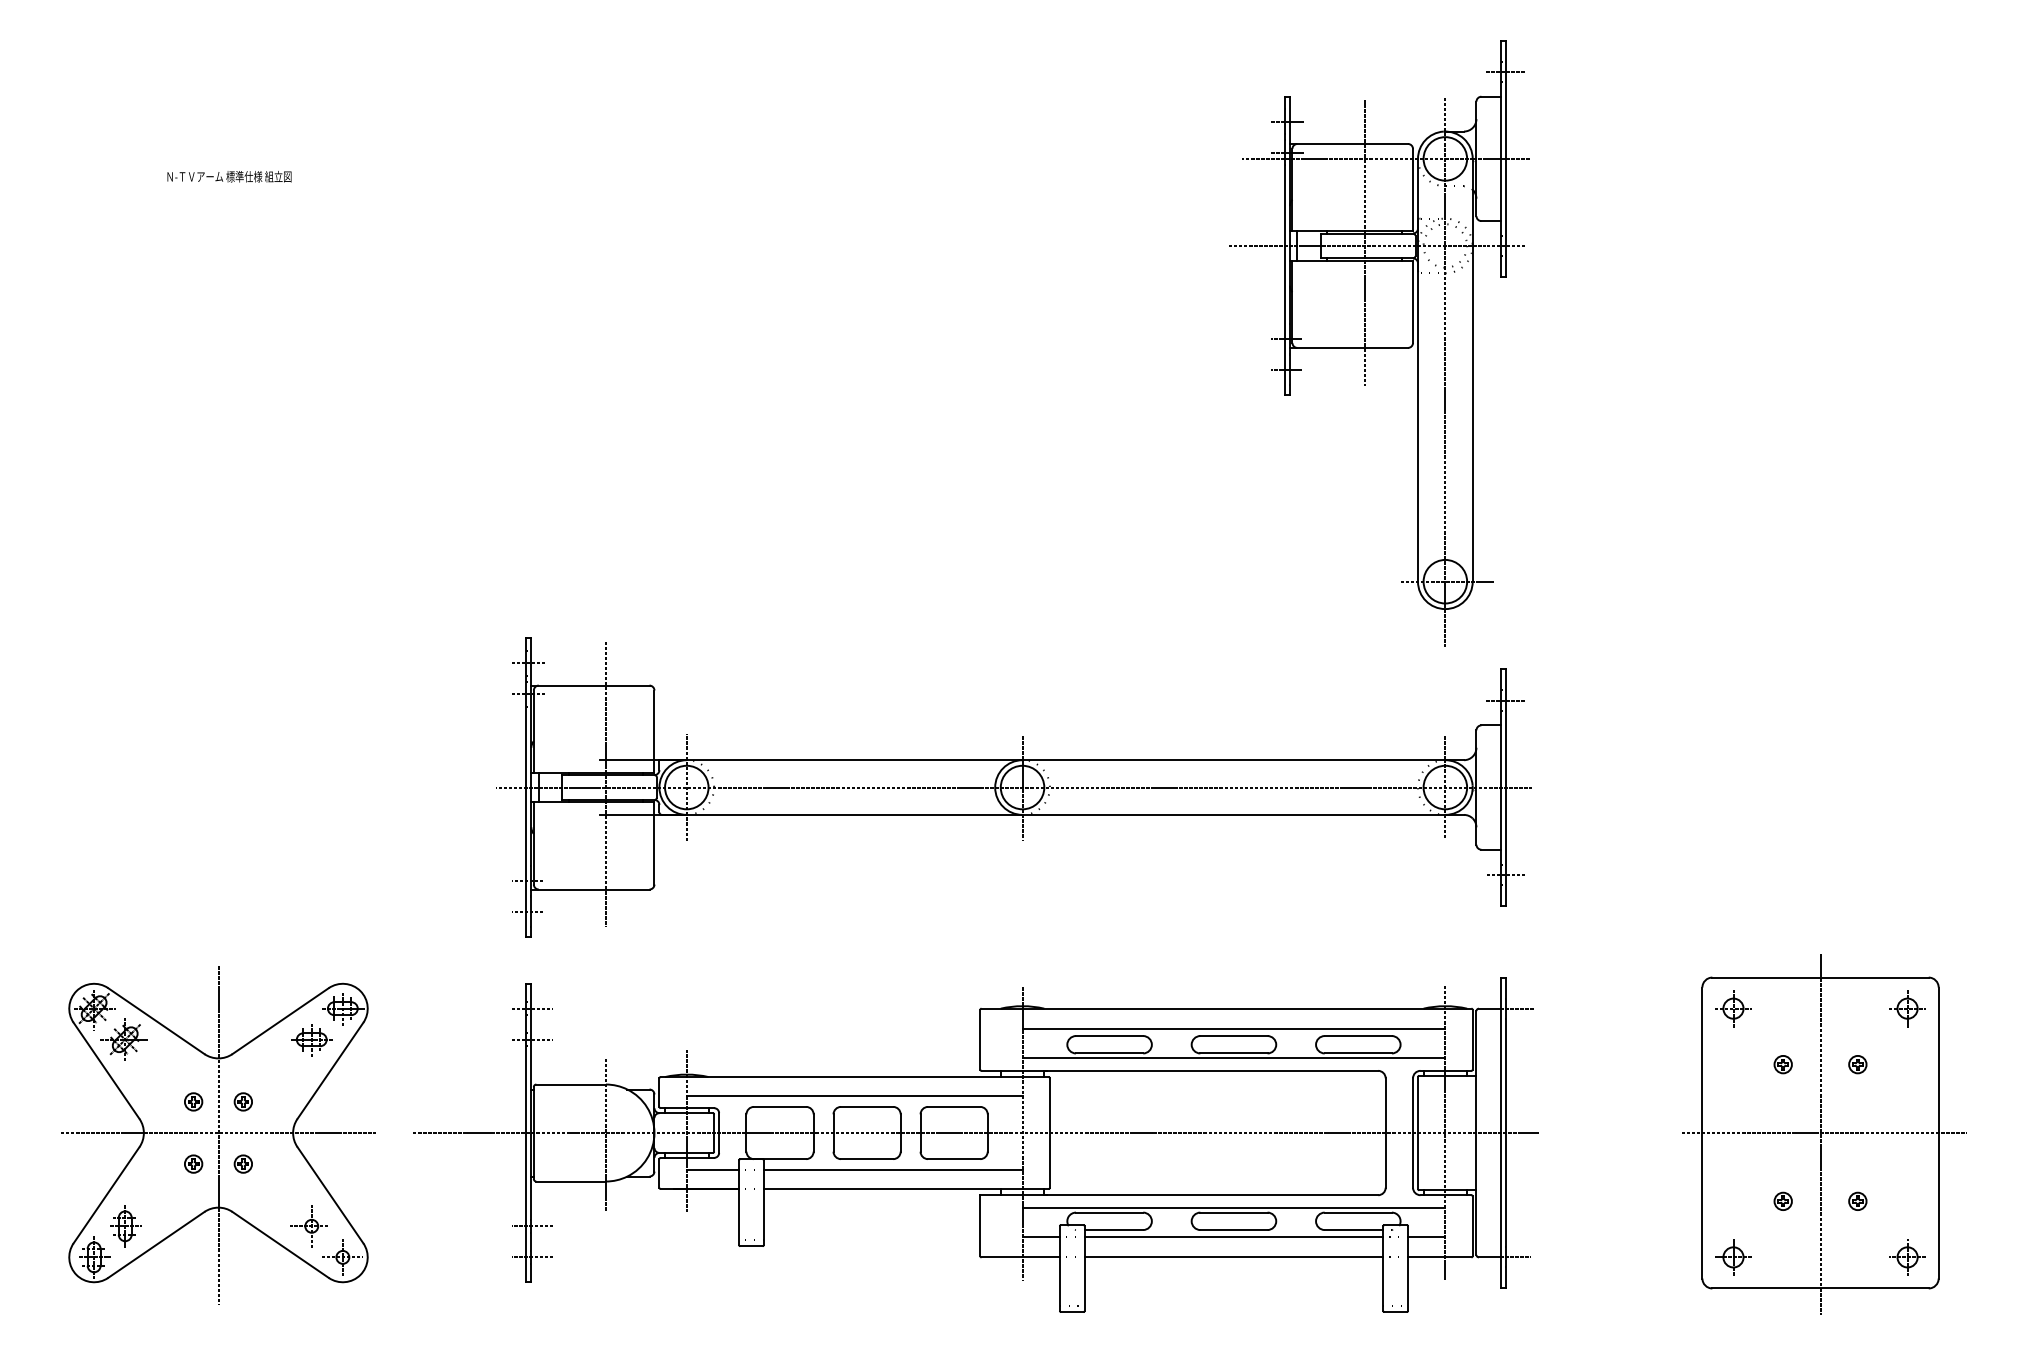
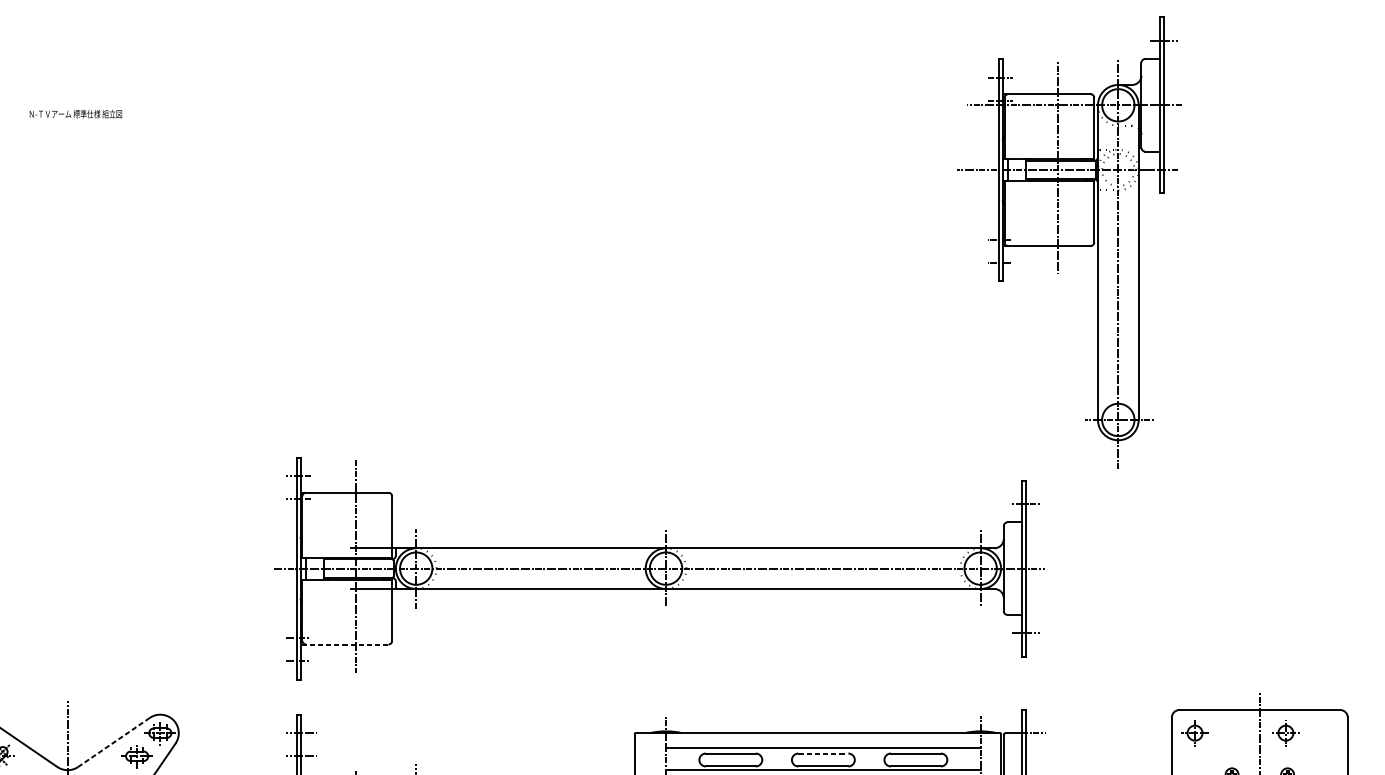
part: (1379, 343) -> (1069, 242), moved
line: (589, 889) -> (343, 644), solid -> dashed
part: (1907, 1008) -> (1285, 733), moved
line: (280, 1021) -> (113, 742), solid -> dashed
line: (1233, 1036) -> (823, 753), solid -> dashed

